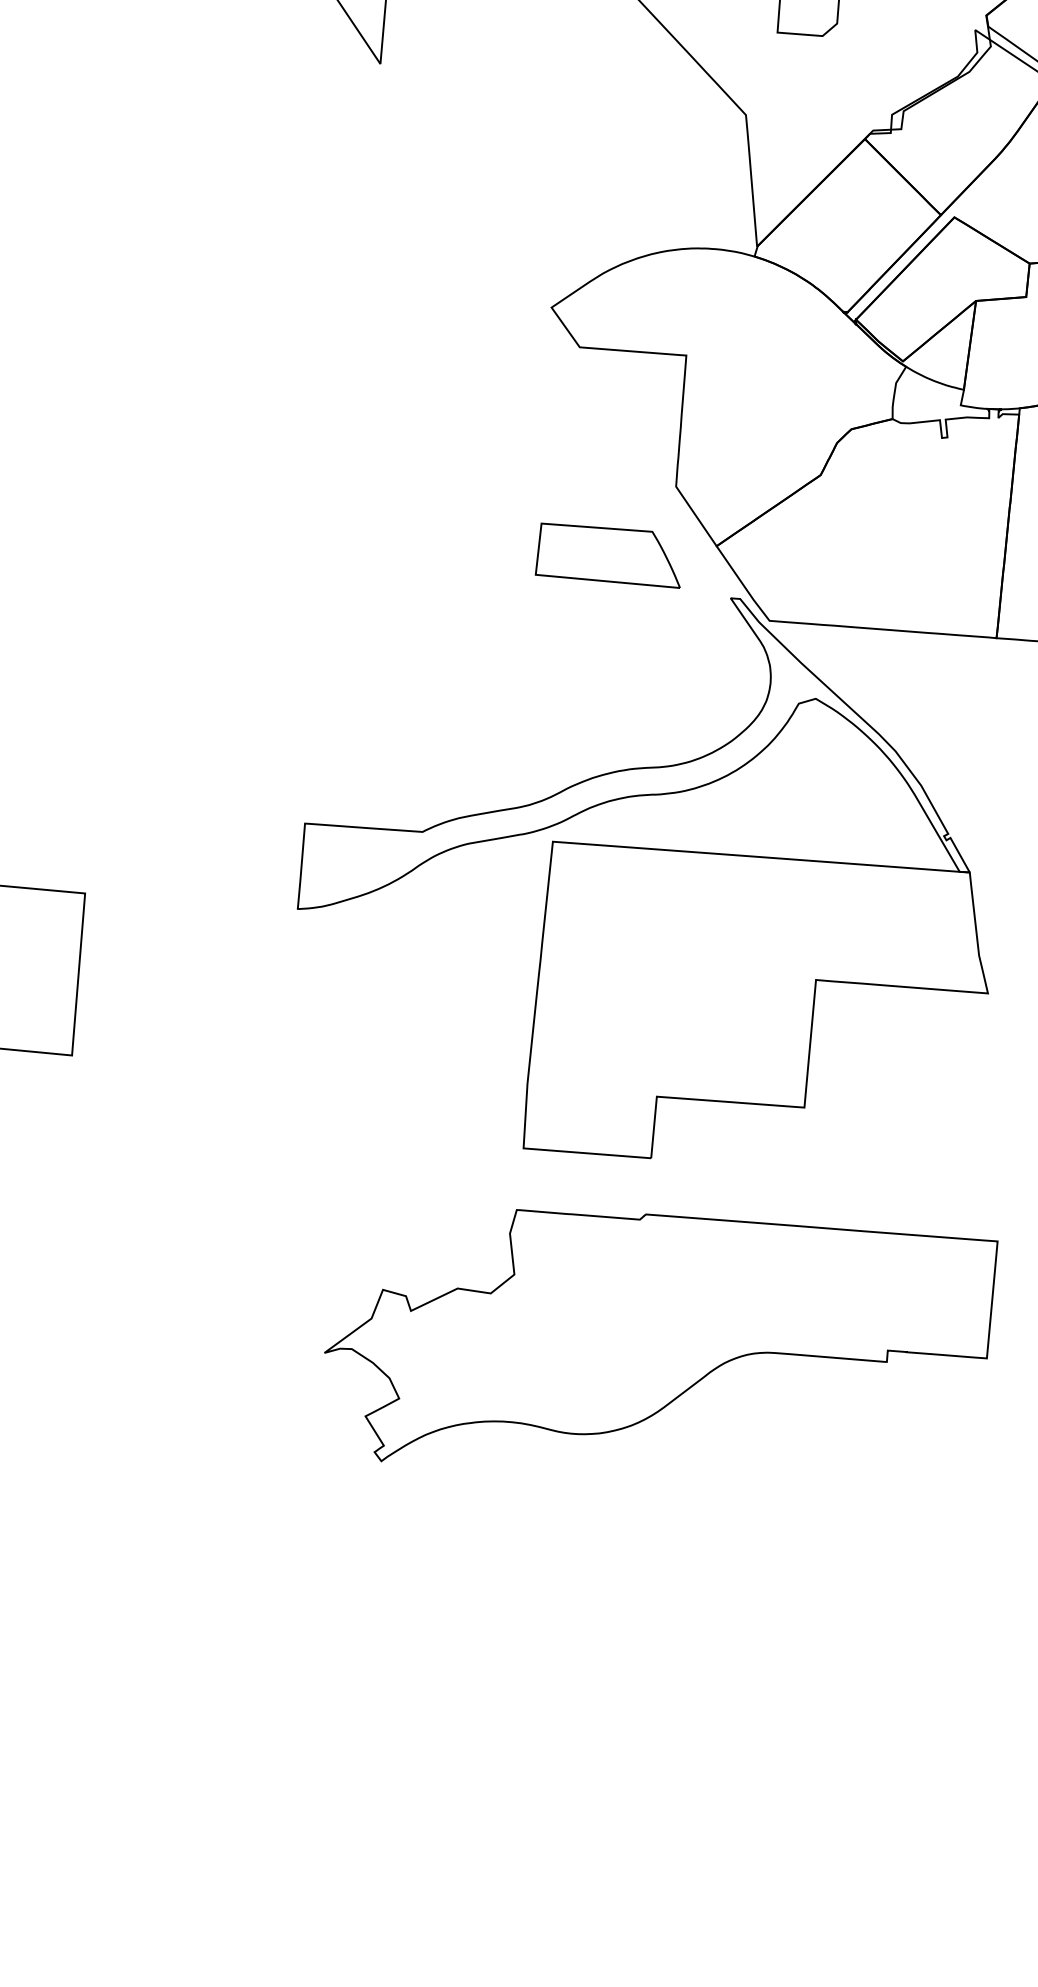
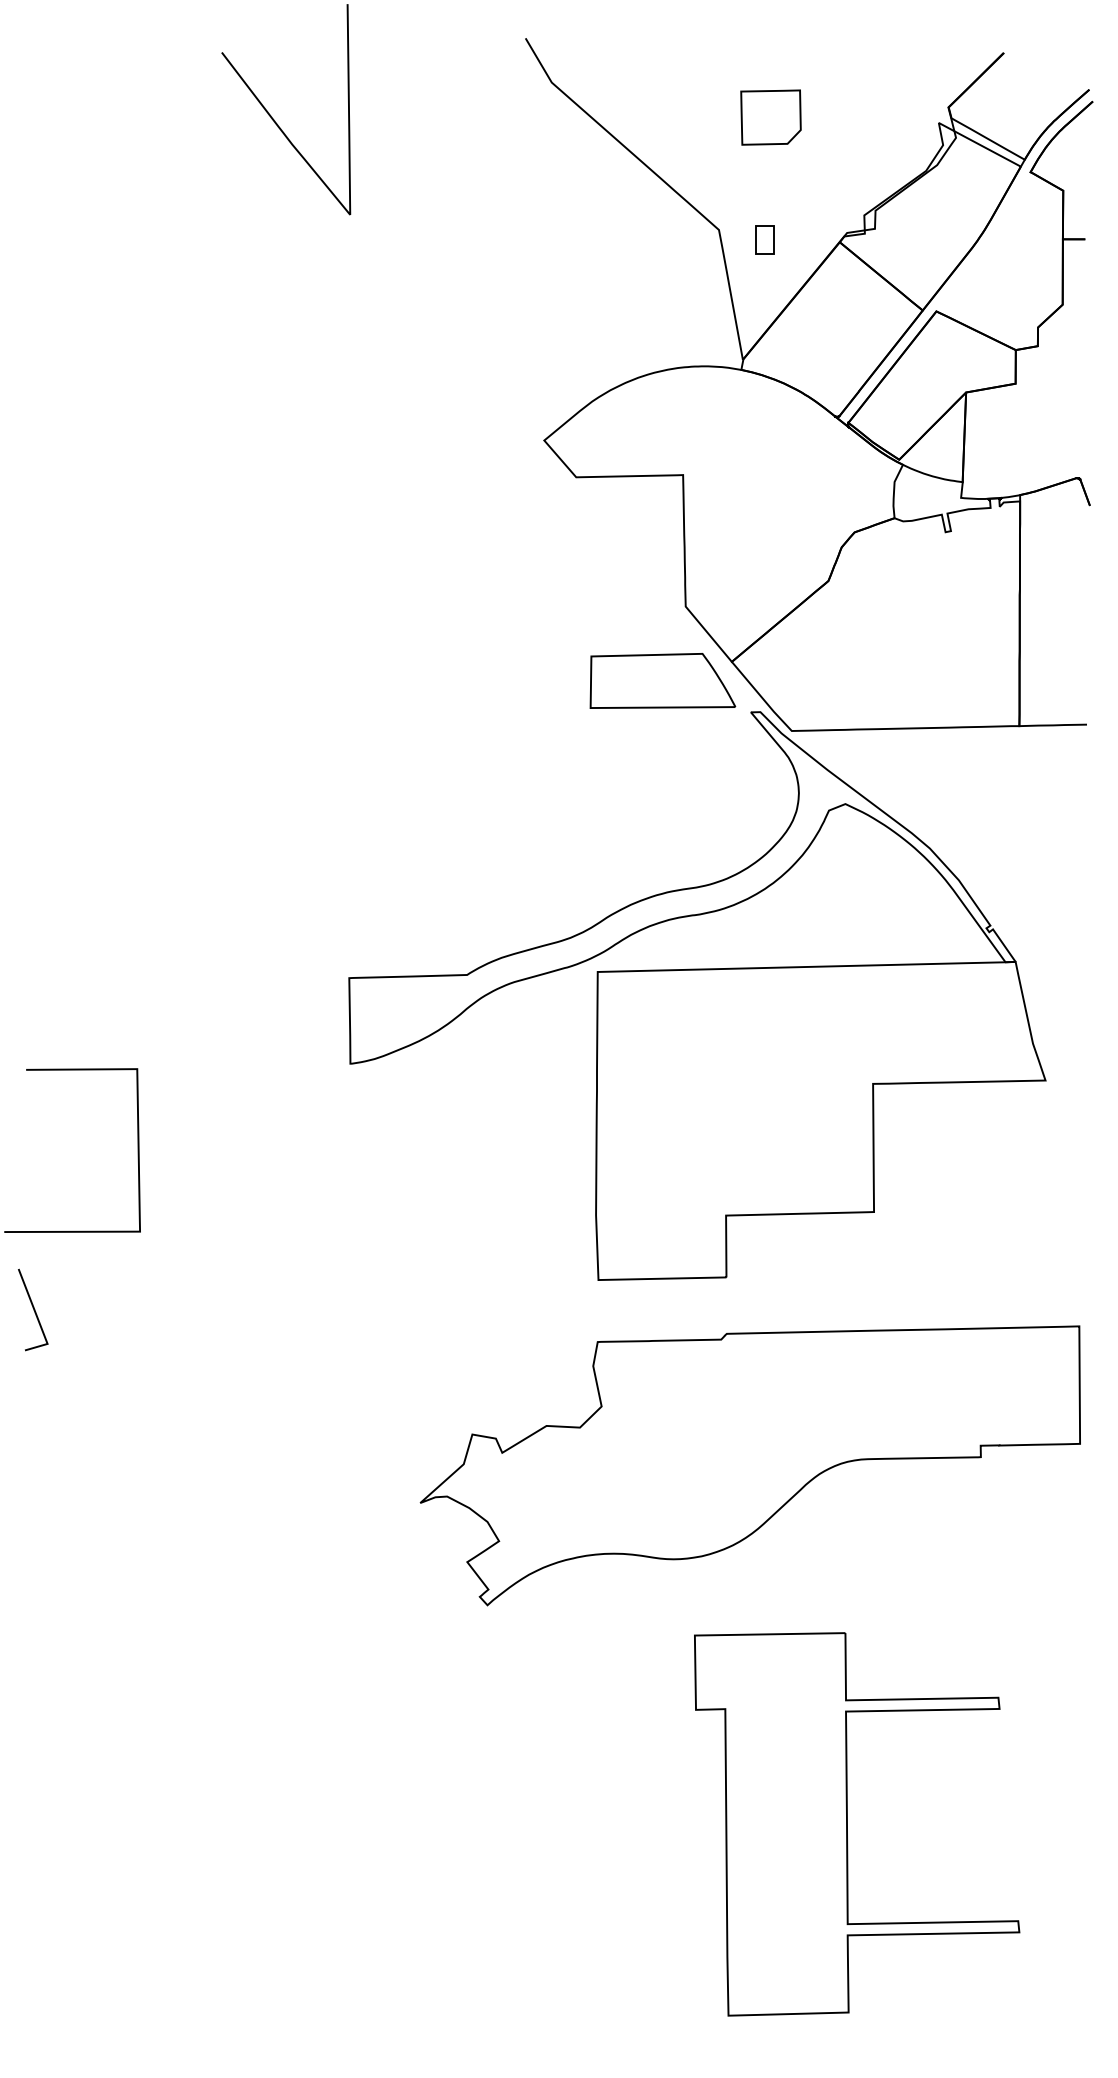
part: (790, 129) -> (764, 239), added
part: (609, 554) -> (662, 680), moved
part: (718, 1714) -> (847, 1824), added

